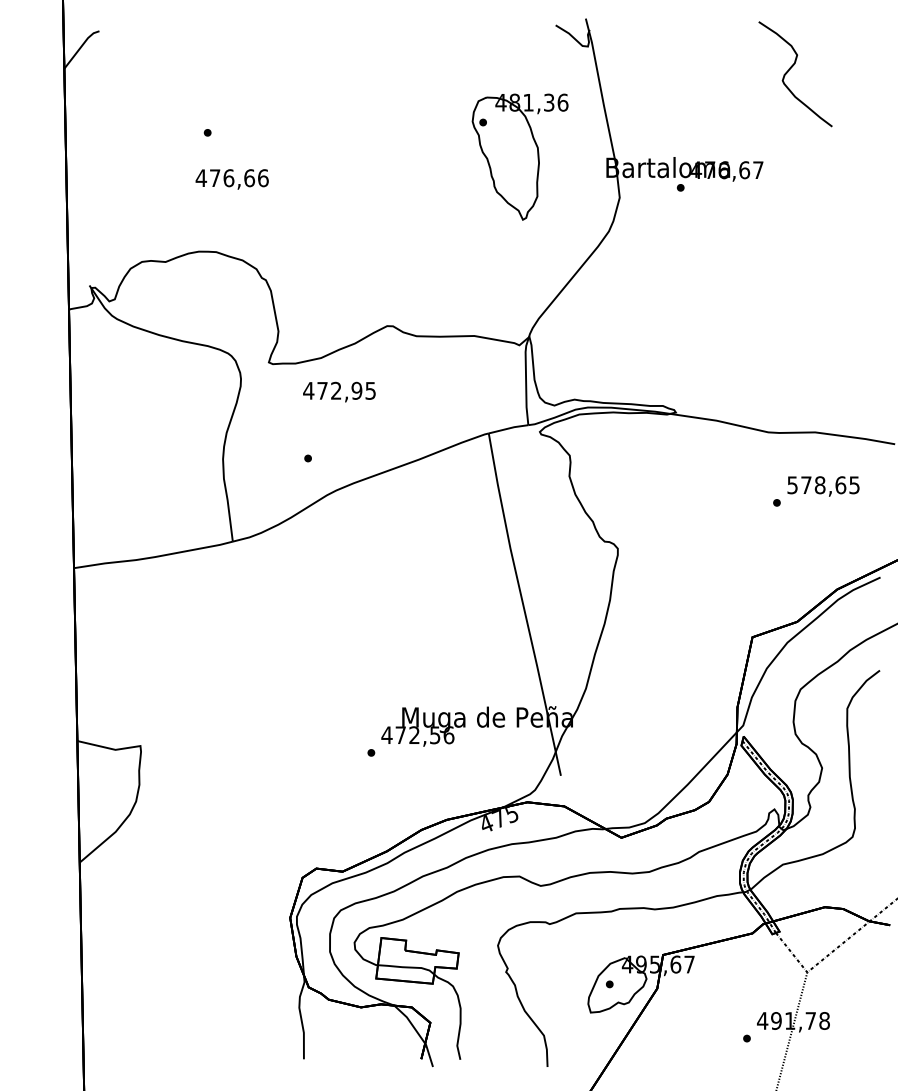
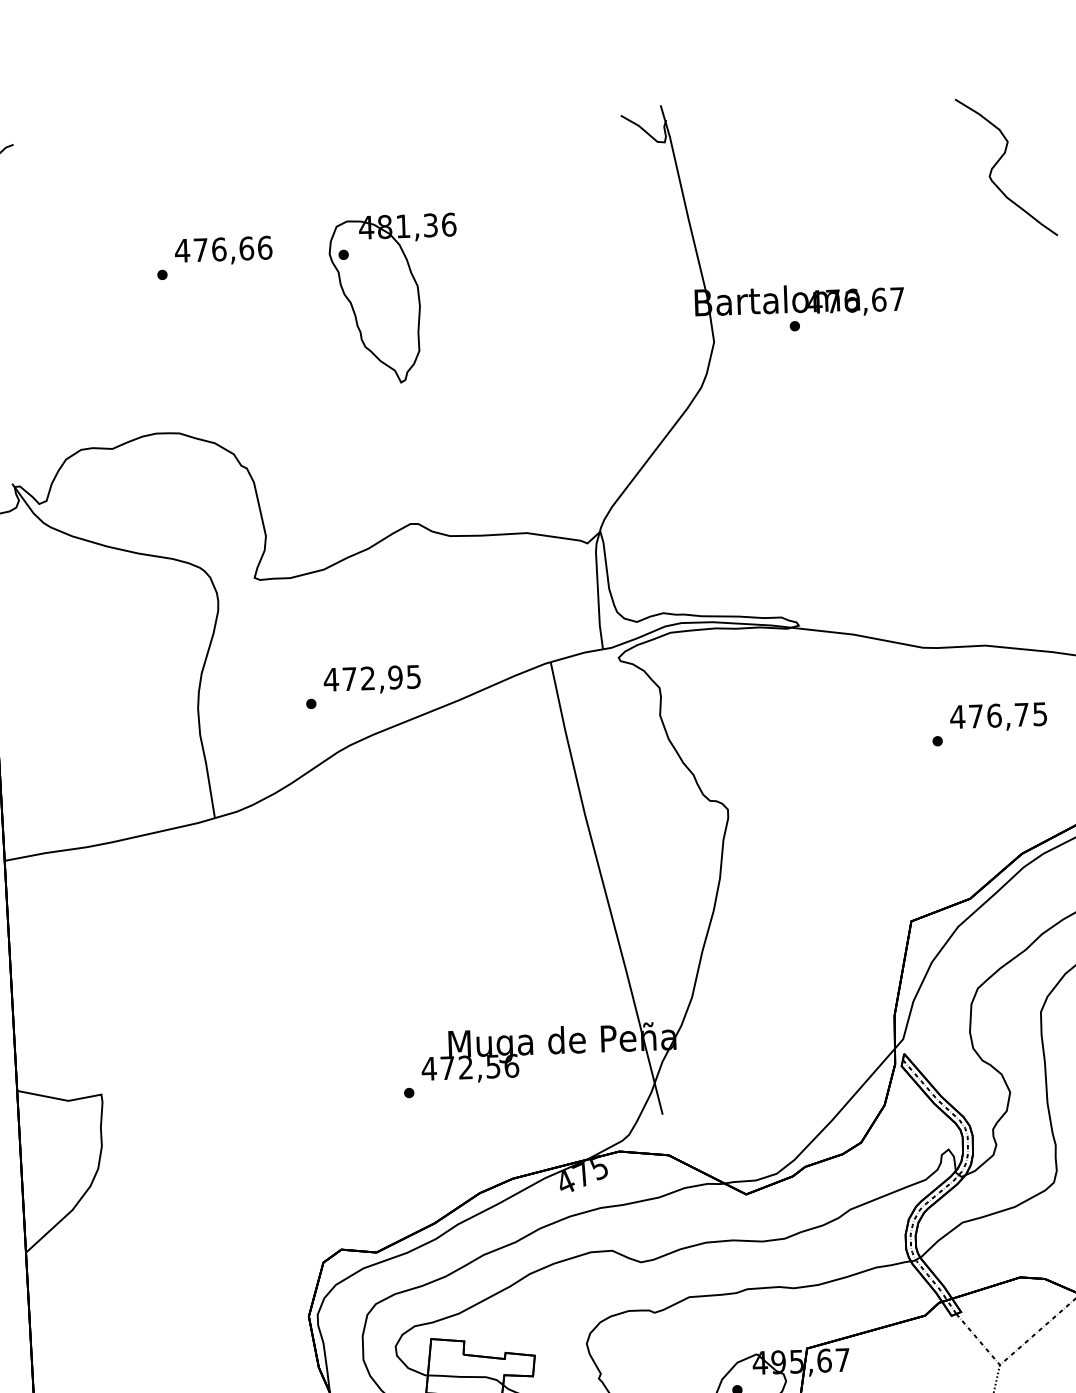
curve: (790, 69) -> (999, 161), moved
part: (519, 156) -> (393, 298), moved
text: (231, 179) -> (222, 251), moved
text: (339, 391) -> (372, 679), moved
text: (816, 485) -> (989, 716), 578,65 -> 476,75

